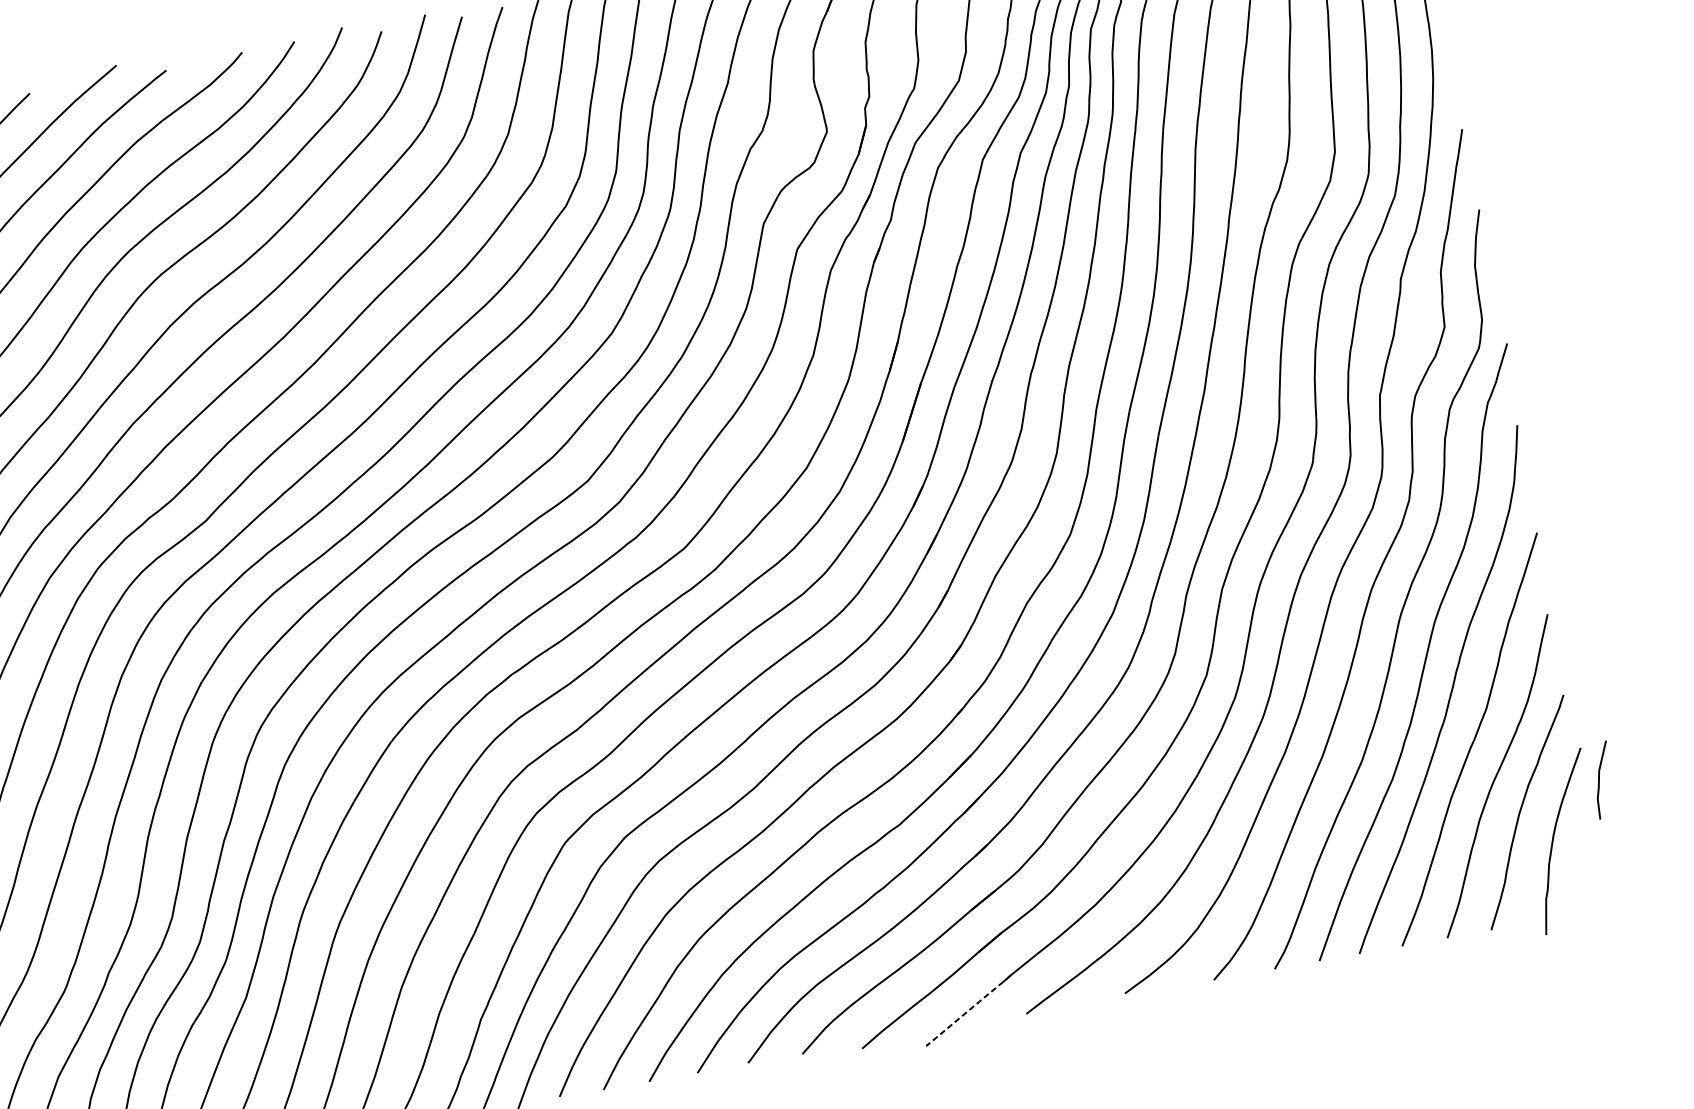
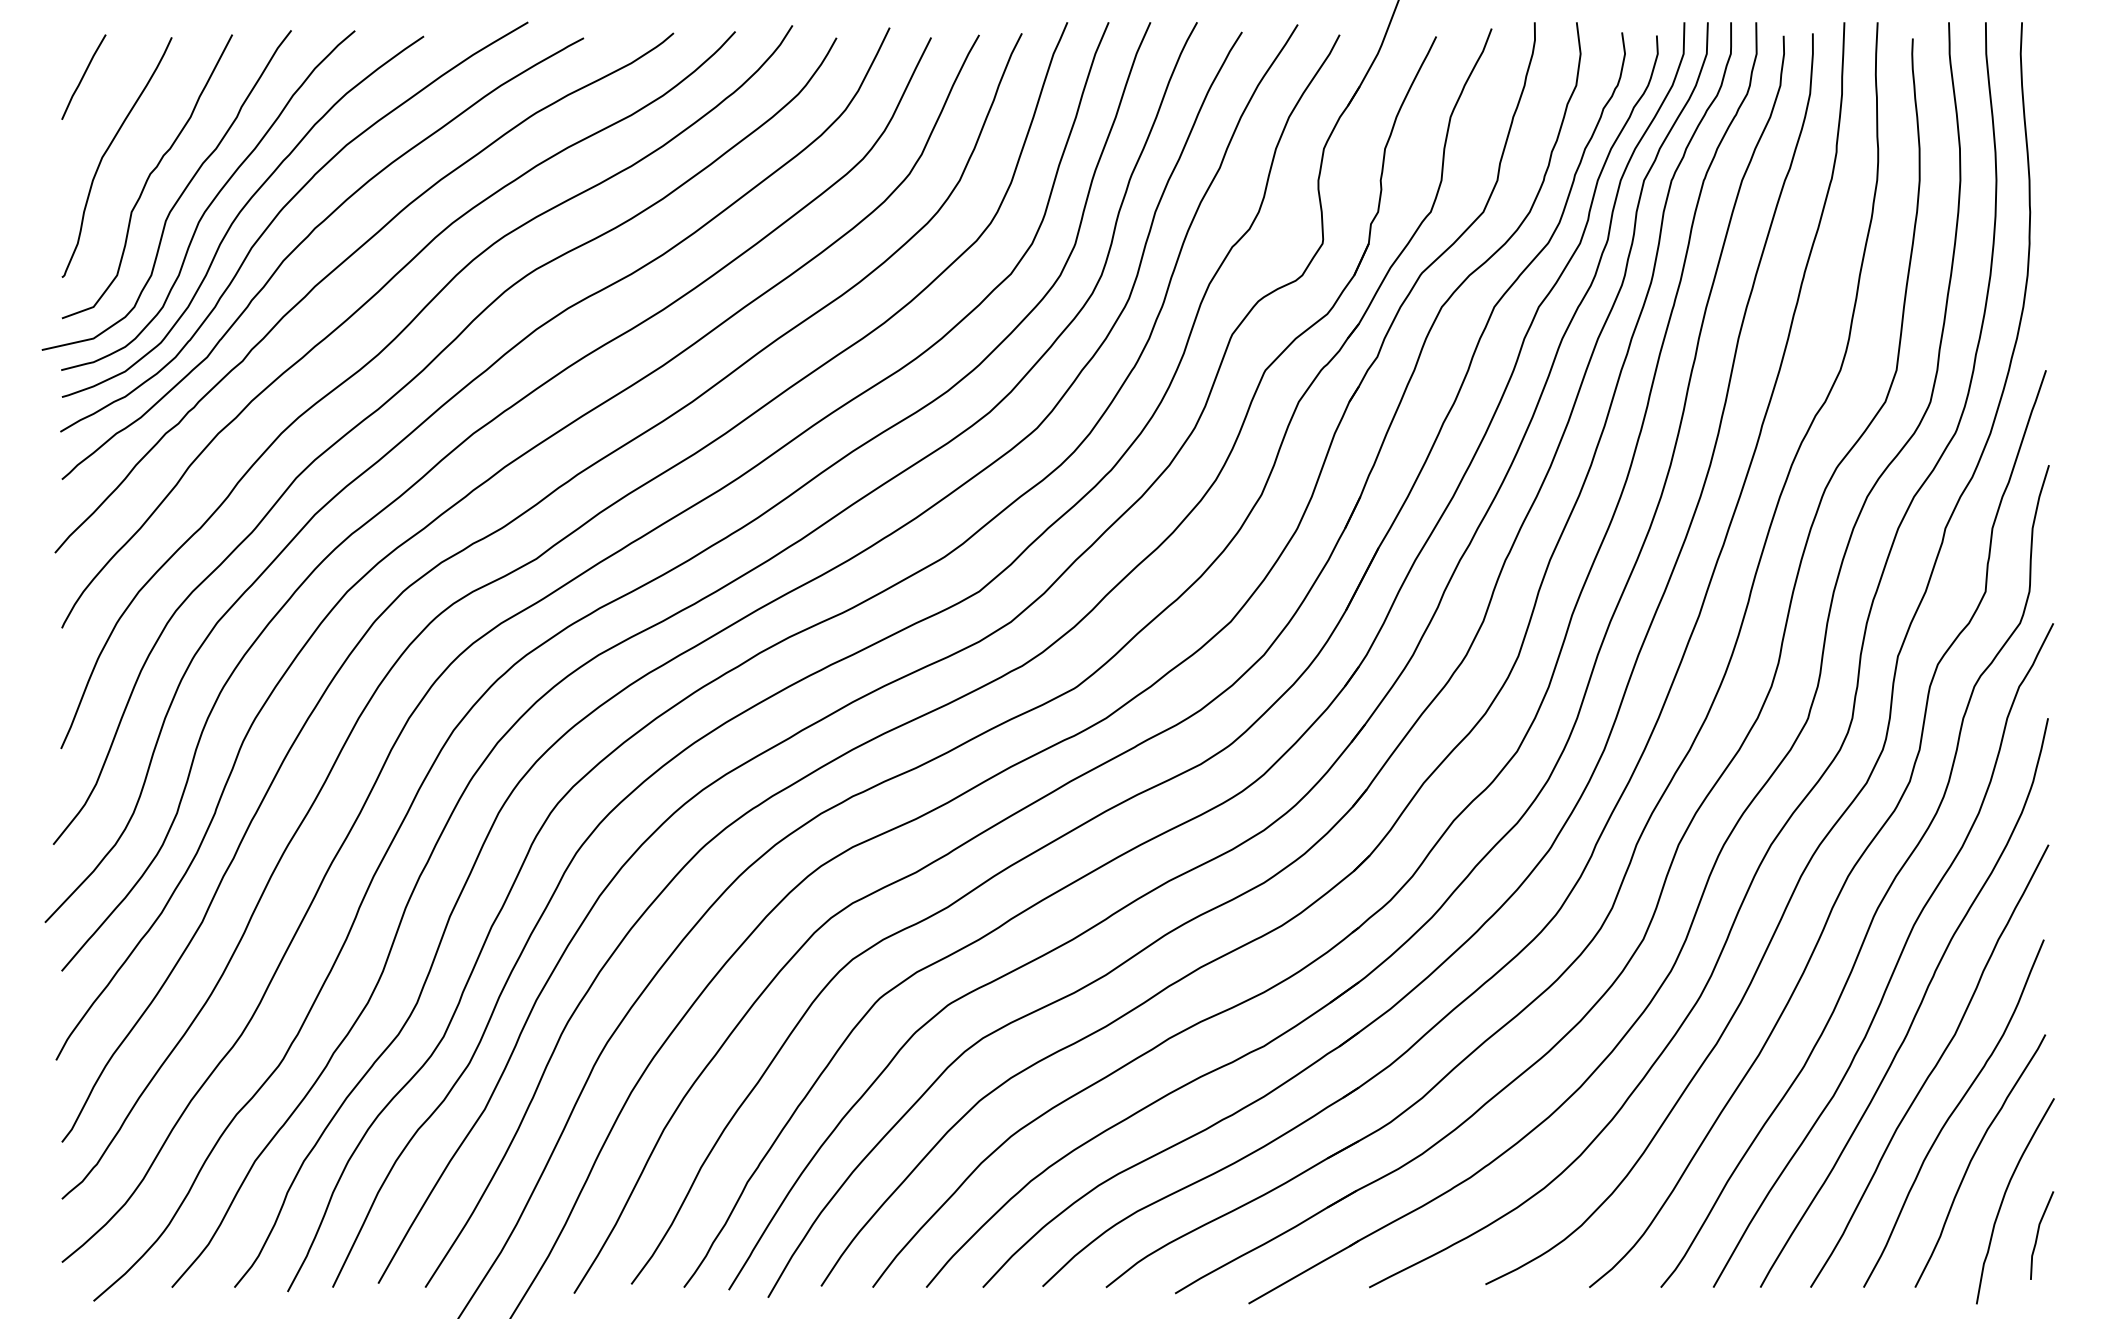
line: (1600, 780) -> (2038, 1235), moved
line: (968, 1010) -> (1304, 1271), dashed -> solid

